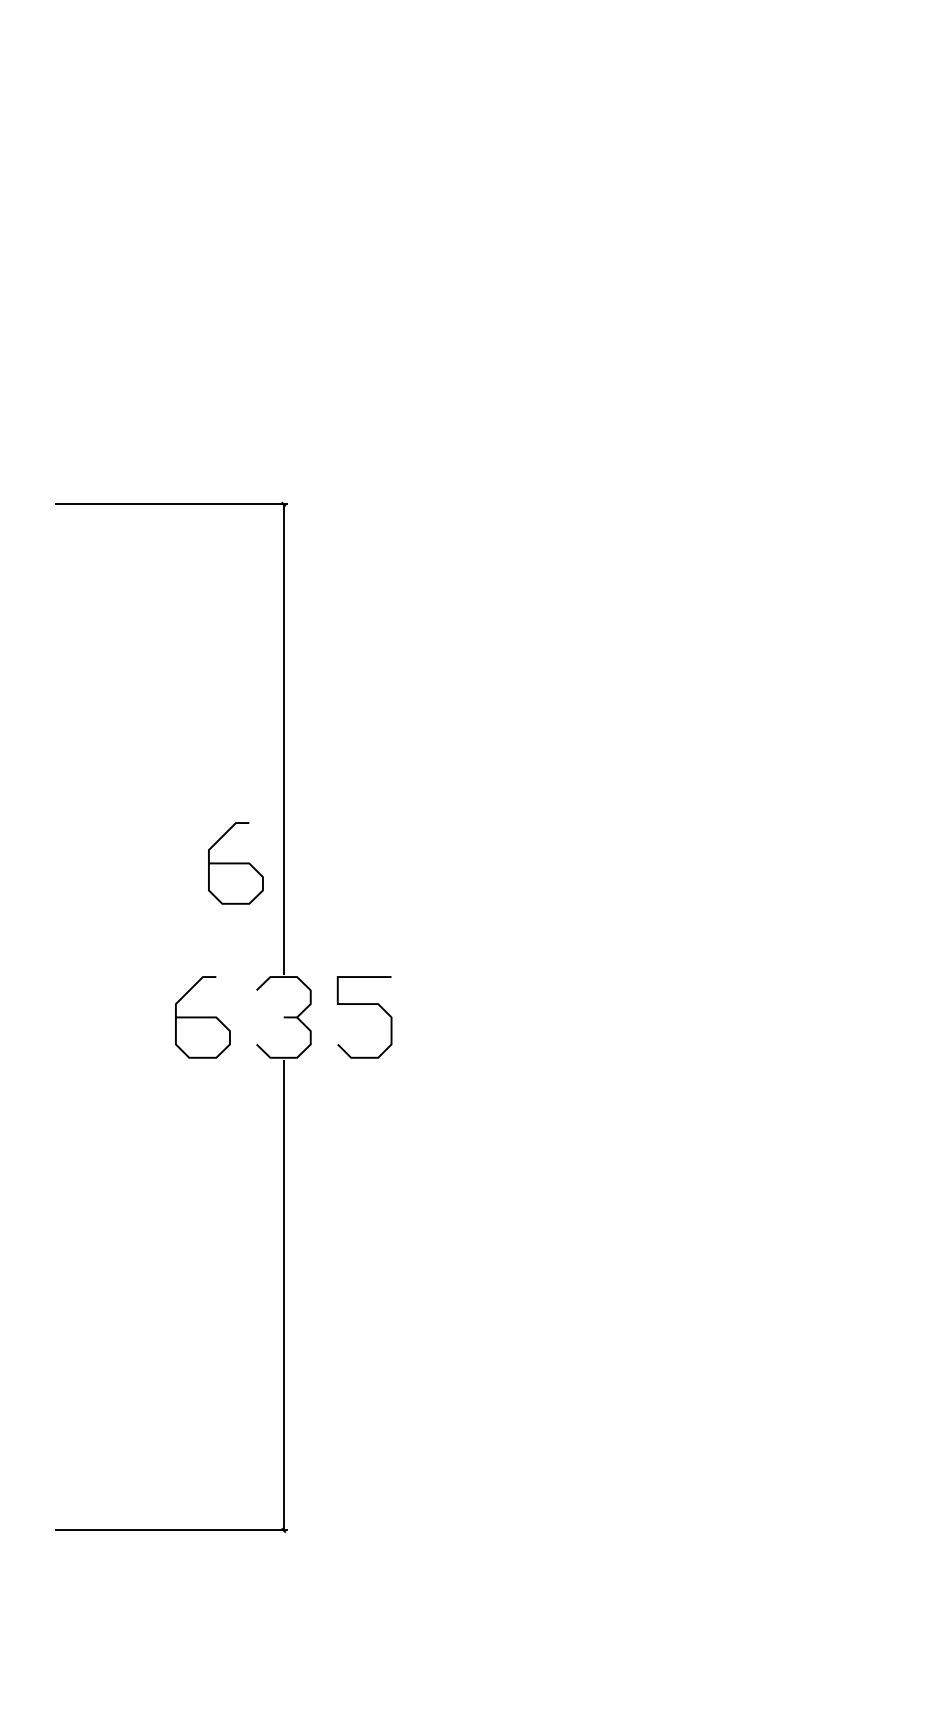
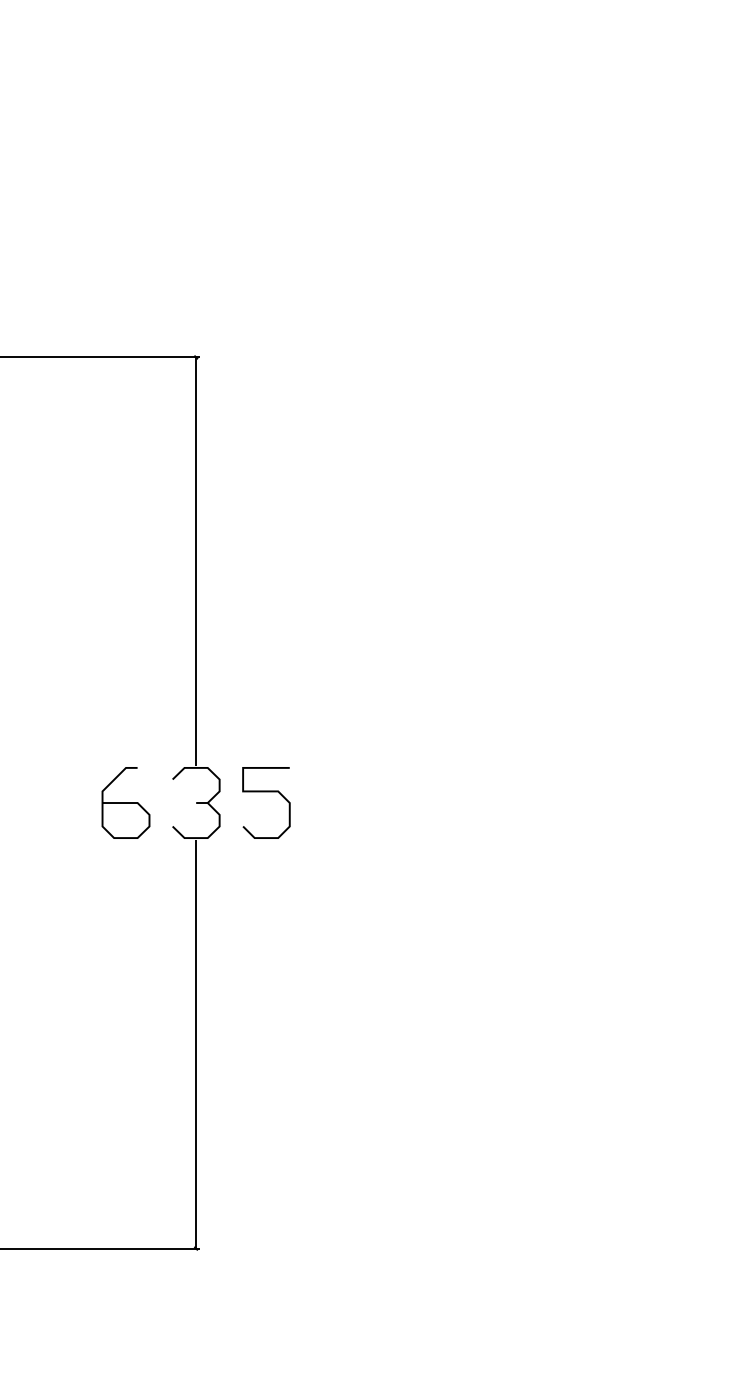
curve: (235, 863) -> (154, 669), removed

